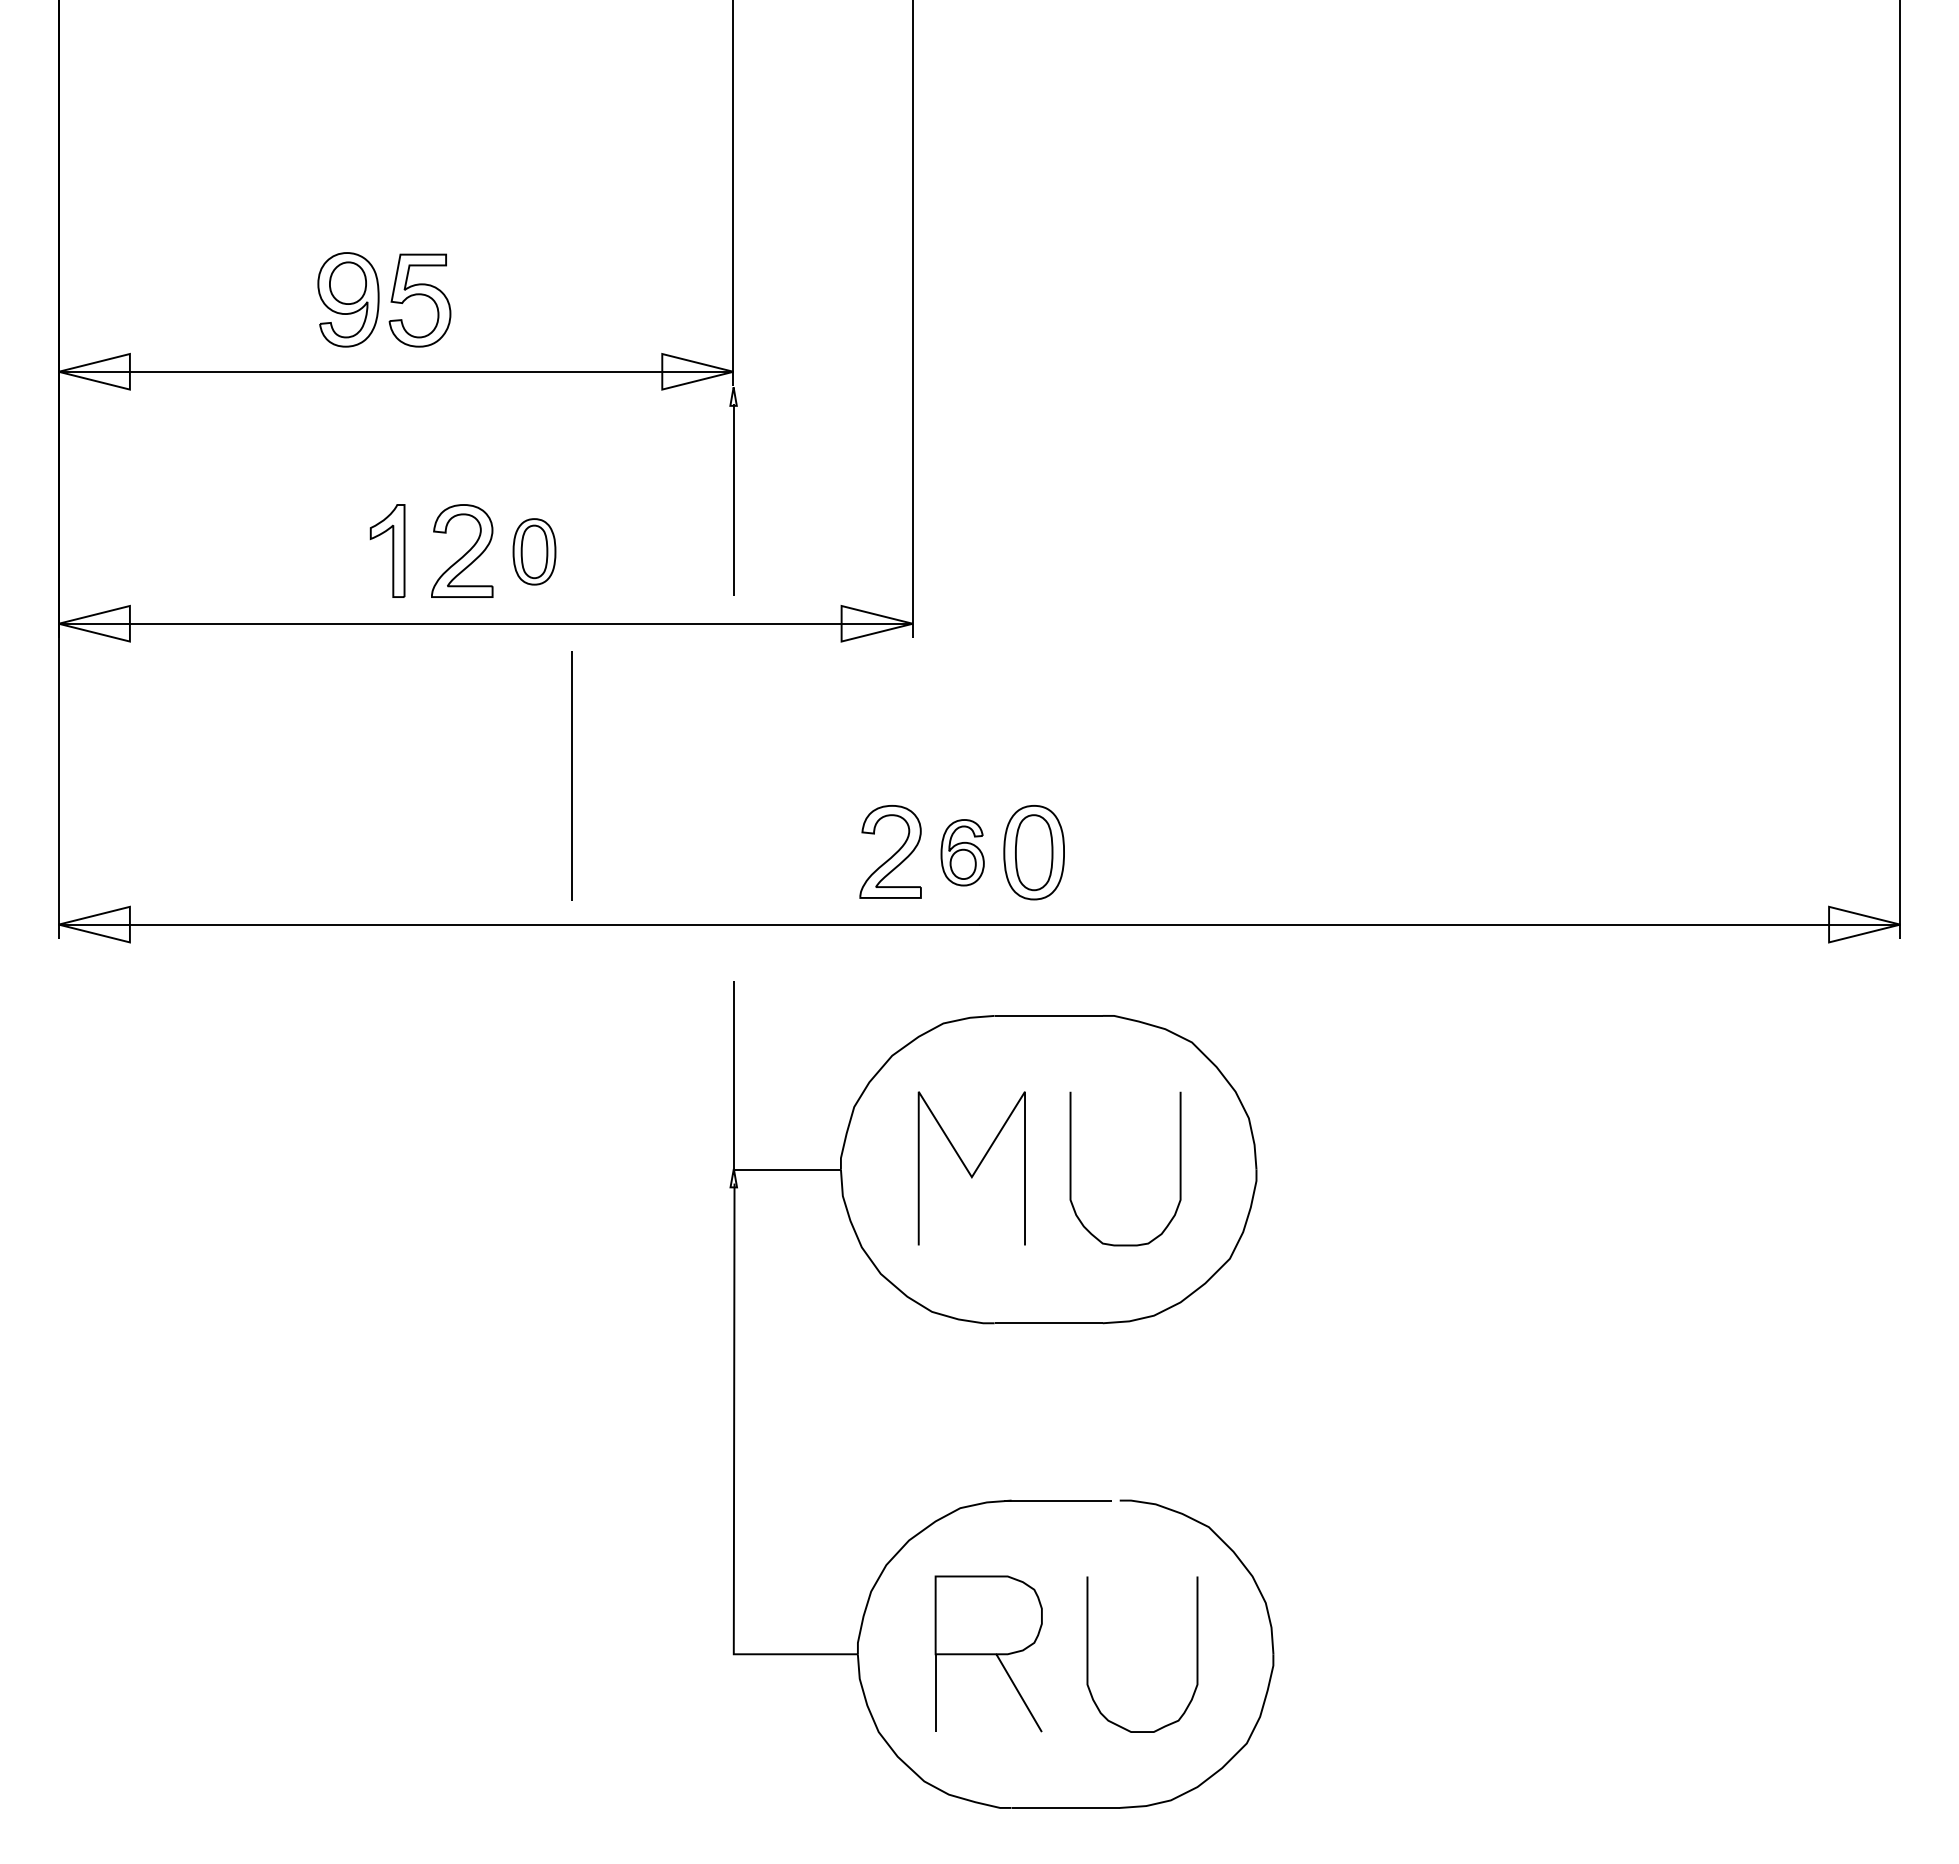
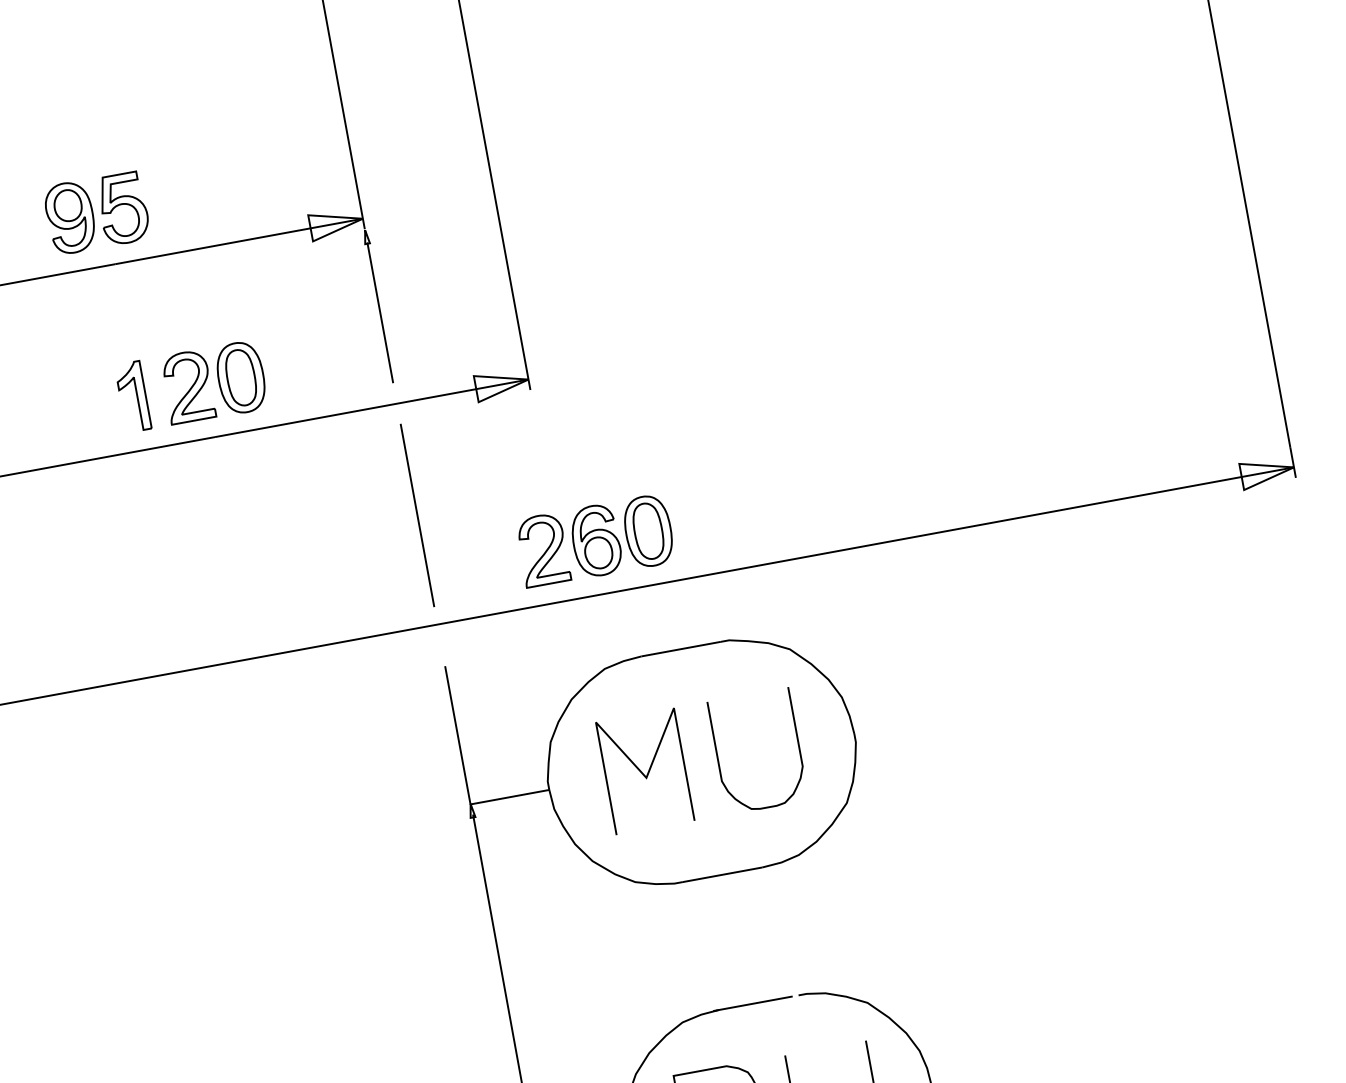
part: (534, 551) -> (241, 377), size x1.43
line: (571, 775) -> (417, 515), moved
part: (962, 852) -> (595, 540), size x1.43

